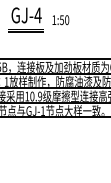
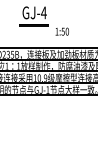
text: (59, 19) -> (61, 31), moved

